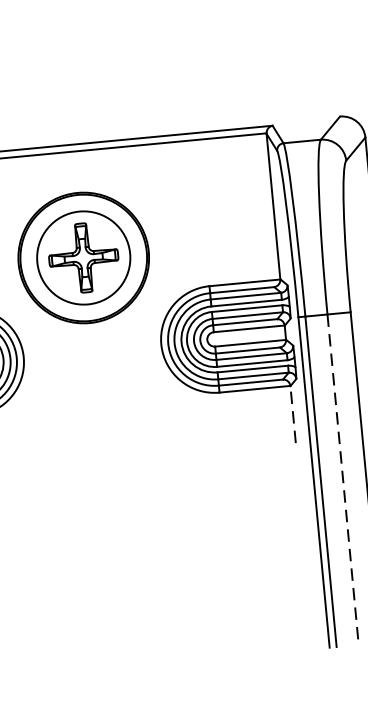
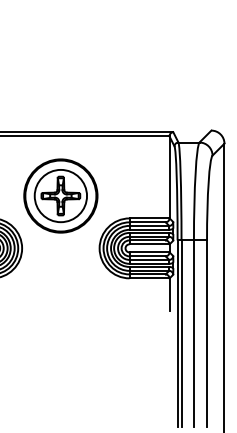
line: (293, 414) -> (169, 294), dashed -> solid
line: (342, 479) -> (193, 333), dashed -> solid

